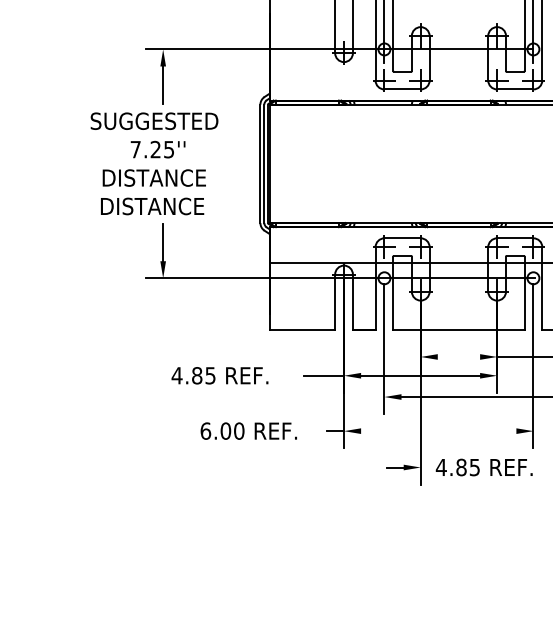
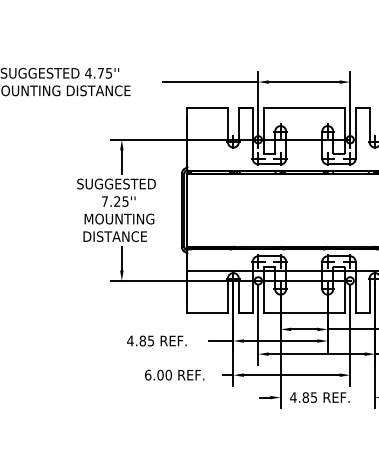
text: (159, 177) -> (119, 218), DISTANCE -> MOUNTING
line: (459, 357) -> (304, 329), added
line: (438, 431) -> (291, 375), added

